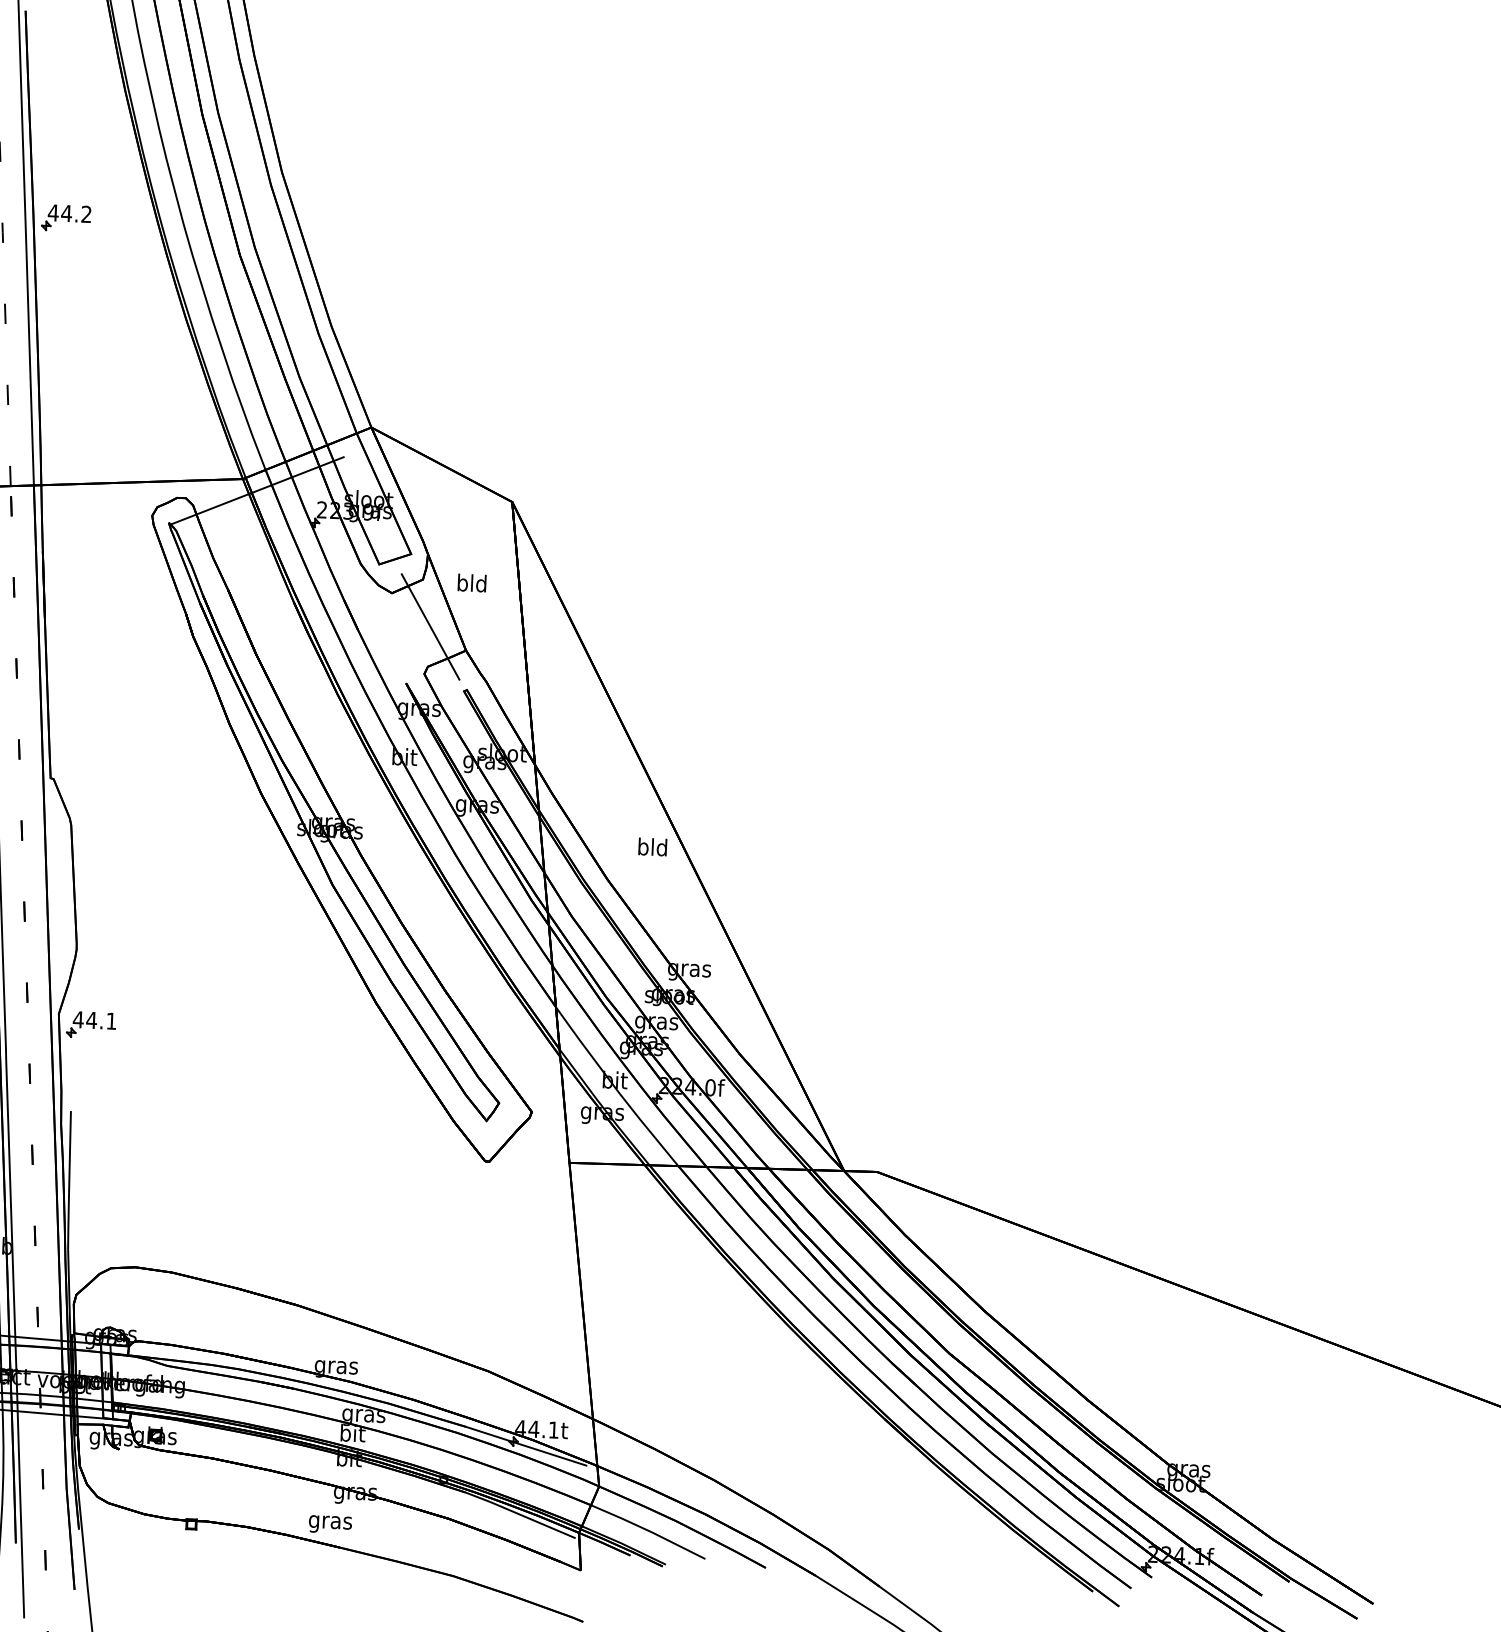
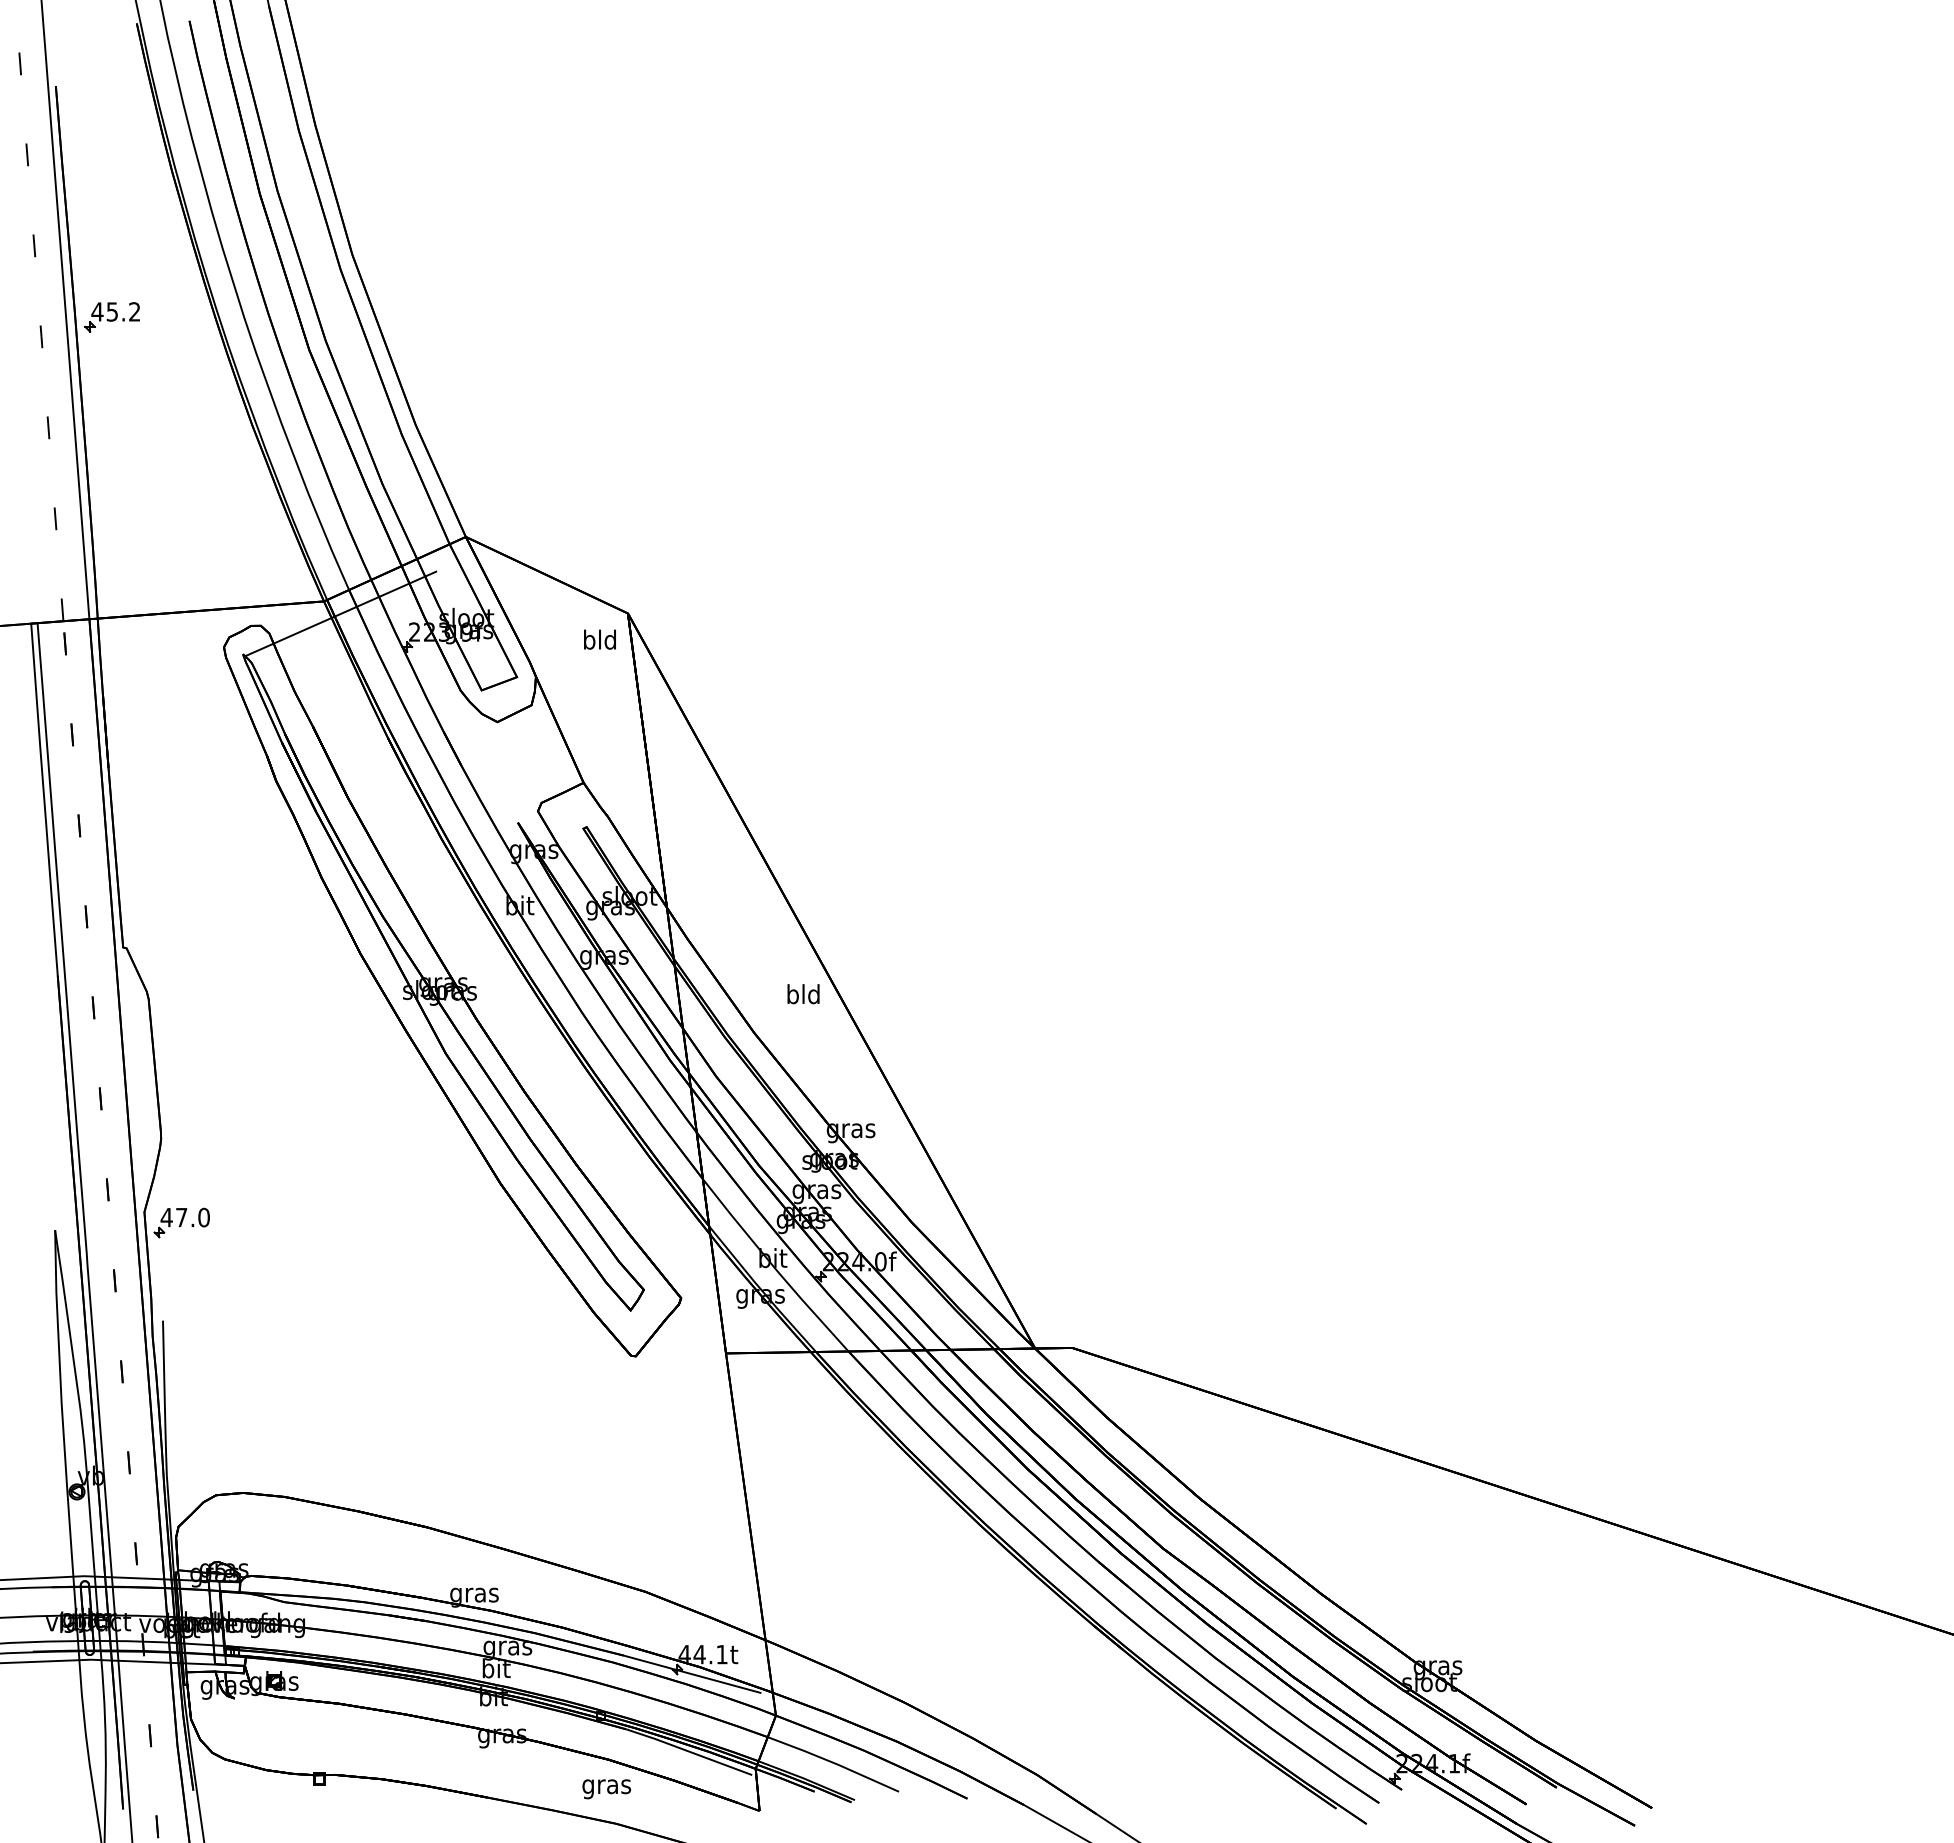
text: (66, 213) -> (112, 311), 44.2 -> 45.2
text: (471, 582) -> (599, 639), moved
line: (430, 626) -> (542, 757), removed
text: (101, 1020) -> (192, 1217), 44.1 -> 47.0
text: (330, 1524) -> (606, 1789), moved

